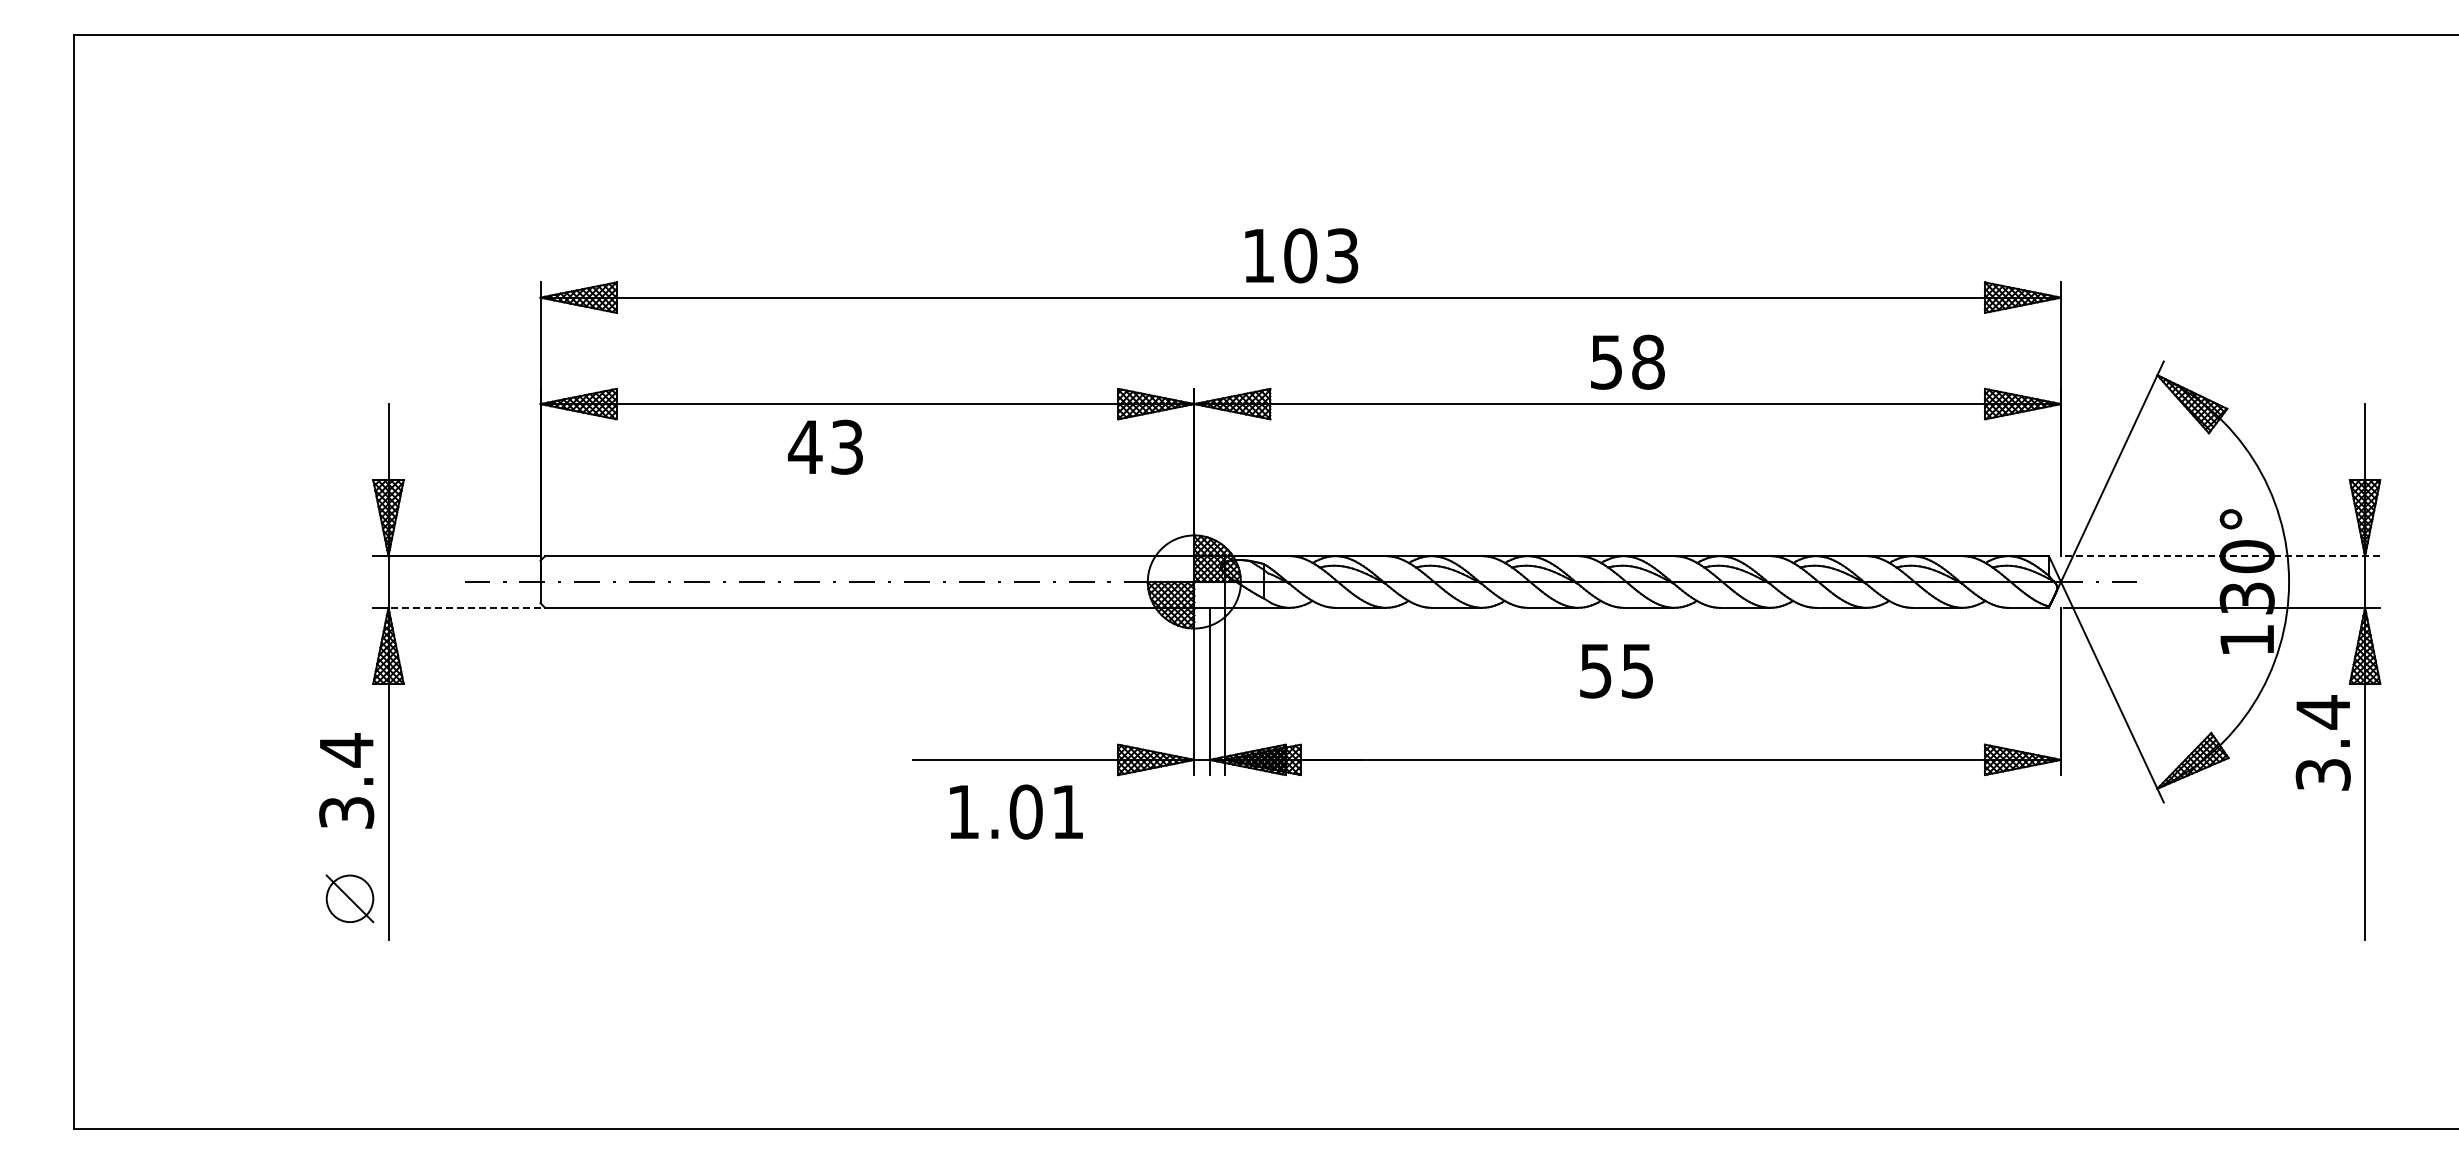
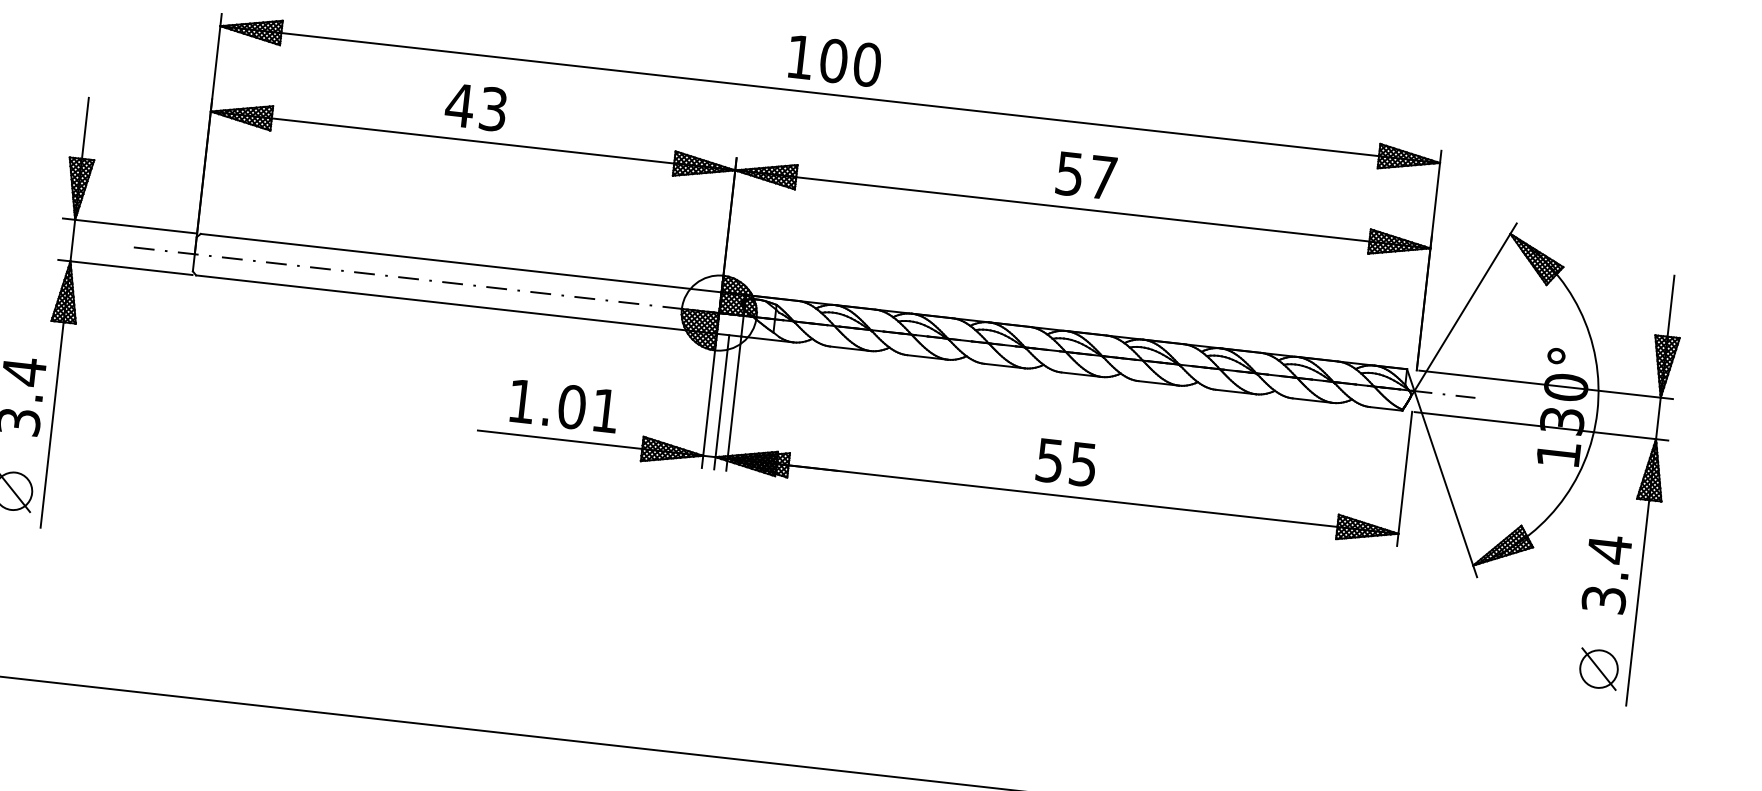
text: (1342, 255) -> (867, 64), 103 -> 100
text: (1648, 361) -> (1103, 177), 58 -> 57
text: (825, 446) -> (476, 106), moved
line: (2221, 556) -> (1545, 385), dashed -> solid
line: (464, 607) -> (131, 267), dashed -> solid
text: (1616, 671) -> (1066, 462), moved
text: (2322, 742) -> (1606, 573), moved
text: (1016, 811) -> (564, 405), moved
part: (2326, 898) -> (1598, 668), added

